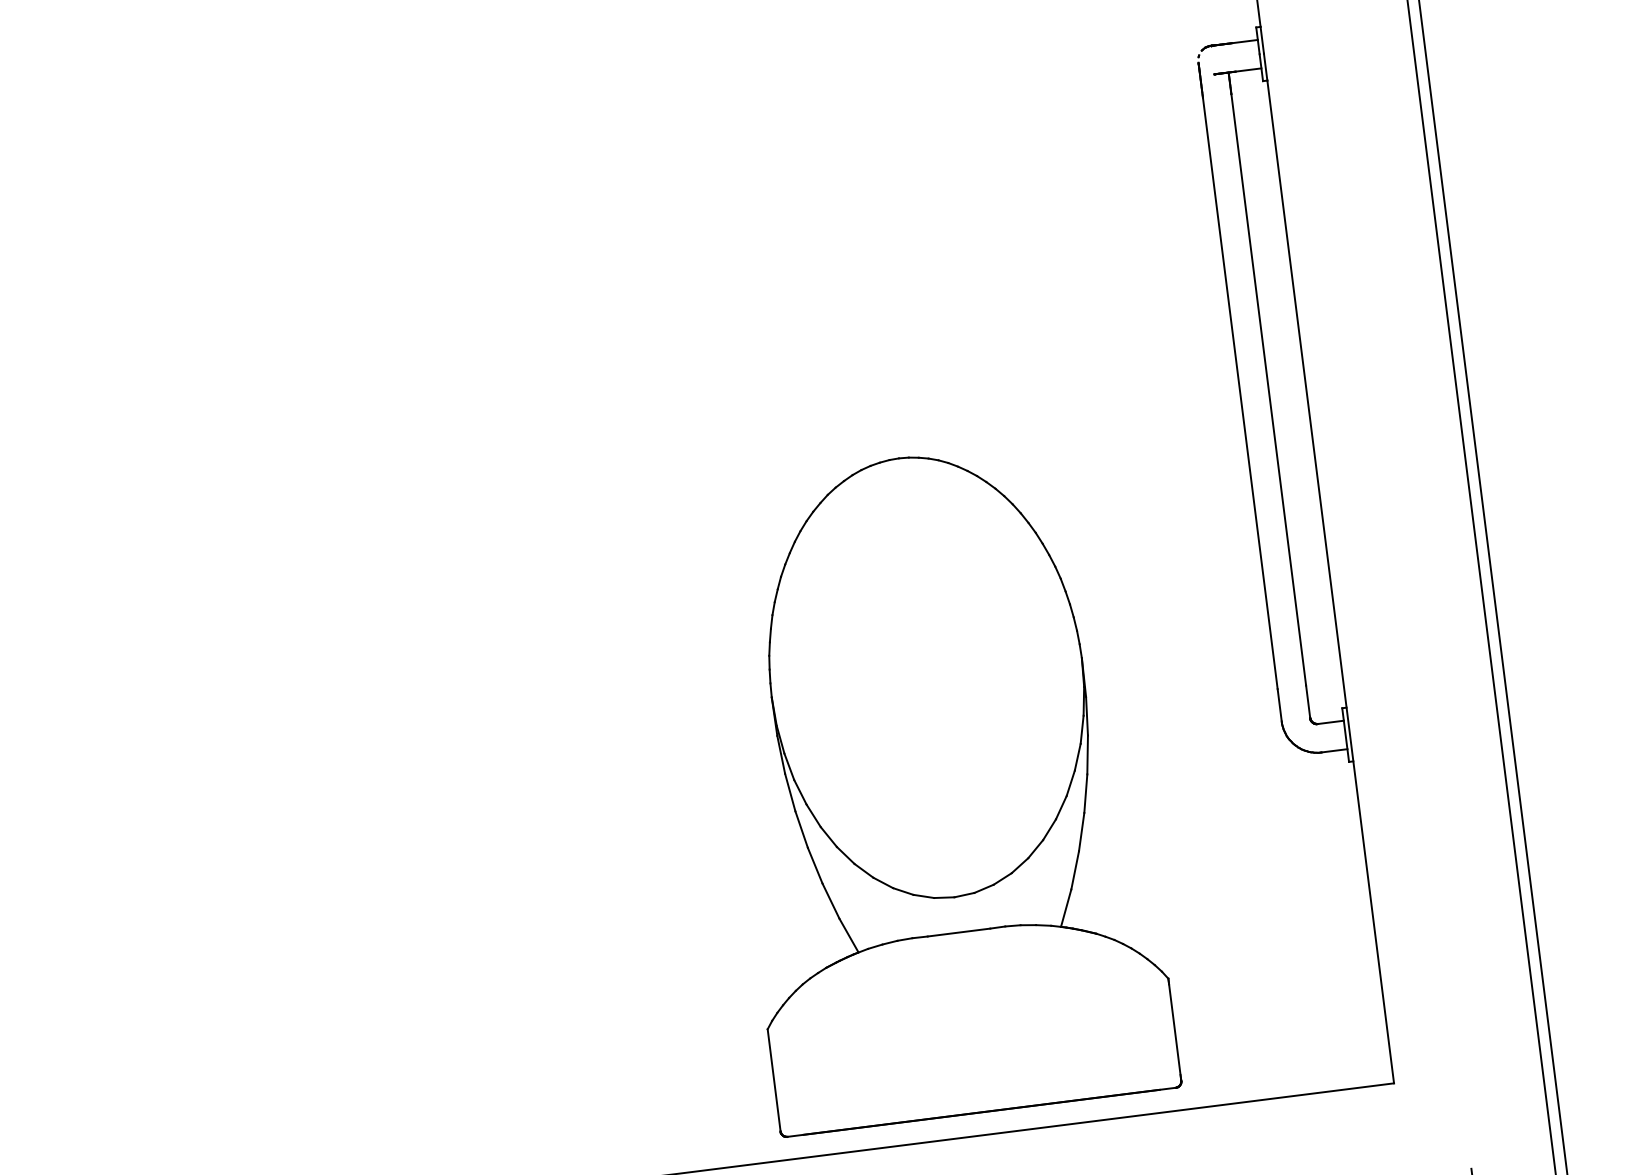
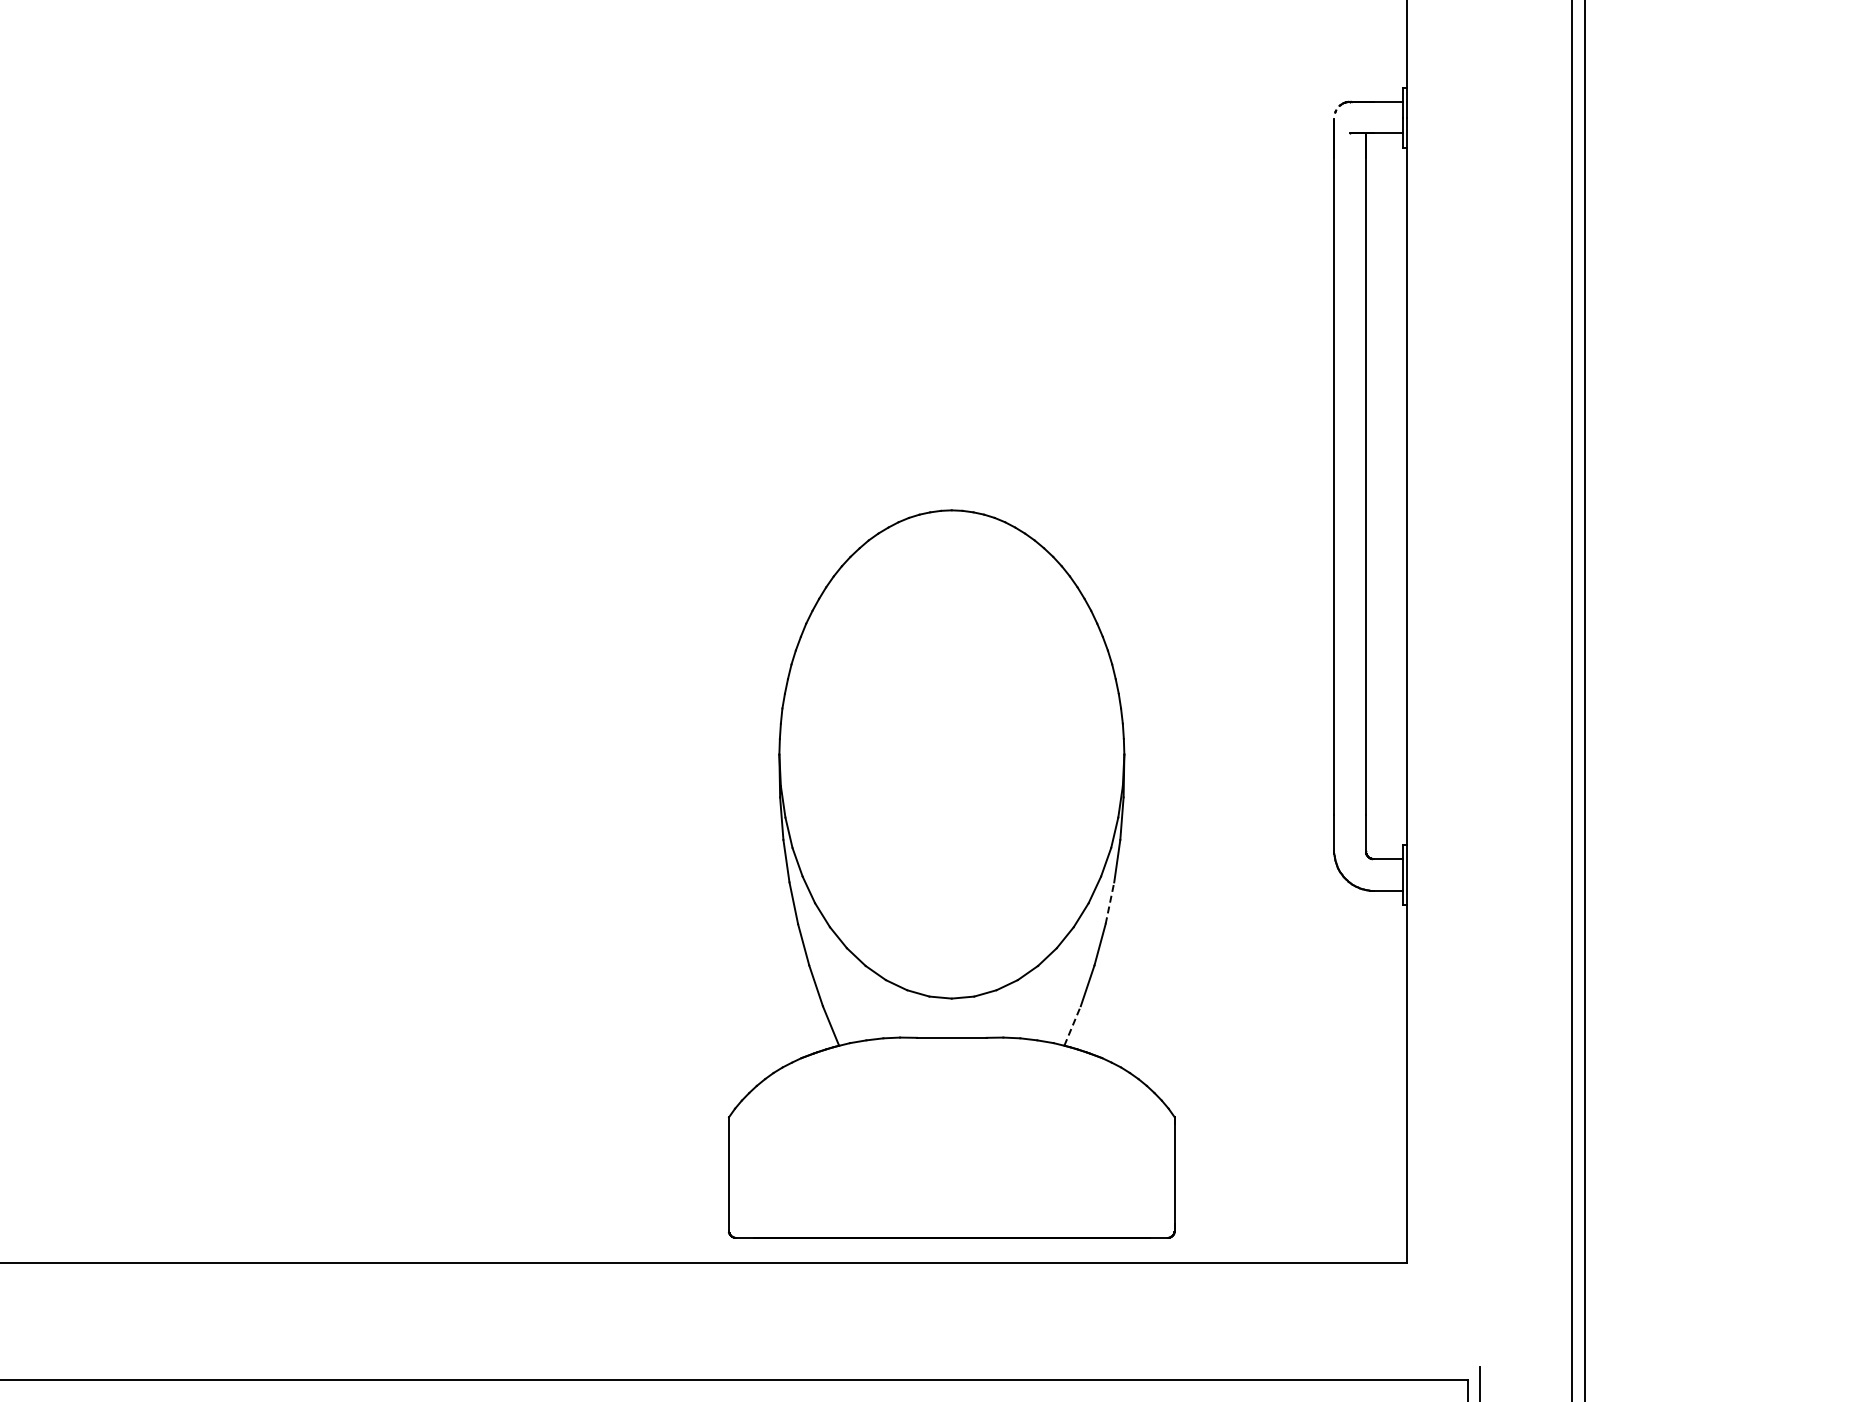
line: (1086, 792) -> (1110, 902), solid -> dashed
line: (1066, 907) -> (1072, 1025), solid -> dashed

